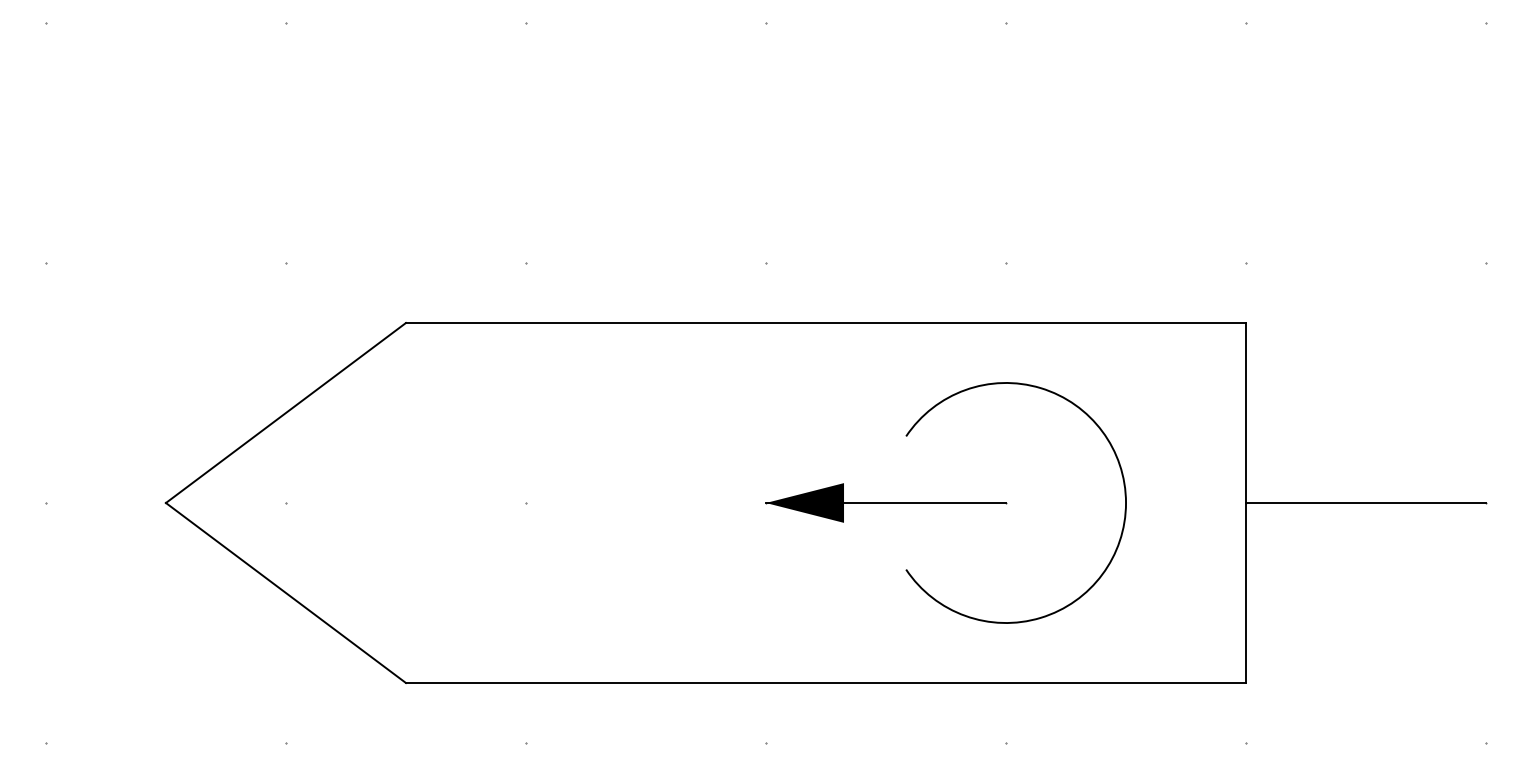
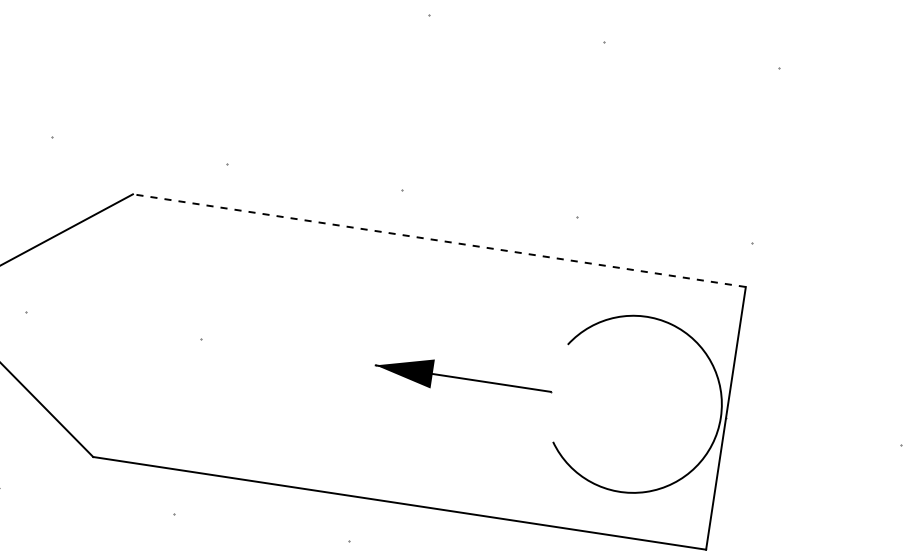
line: (825, 322) -> (439, 240), solid -> dashed
arc: (1124, 496) -> (720, 412), moved
line: (1366, 503) -> (813, 432), removed

